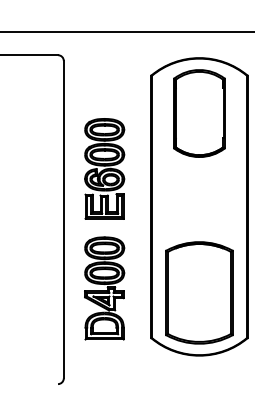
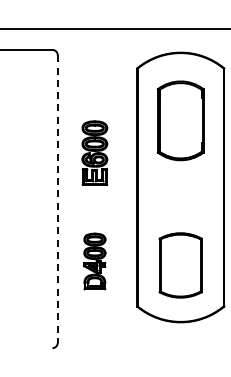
part: (199, 113) -> (180, 120), moved
part: (104, 168) -> (94, 152), size x0.7
line: (63, 220) -> (57, 199), solid -> dashed
part: (104, 288) -> (94, 261), size x0.6
part: (199, 292) -> (180, 265), size x0.7

